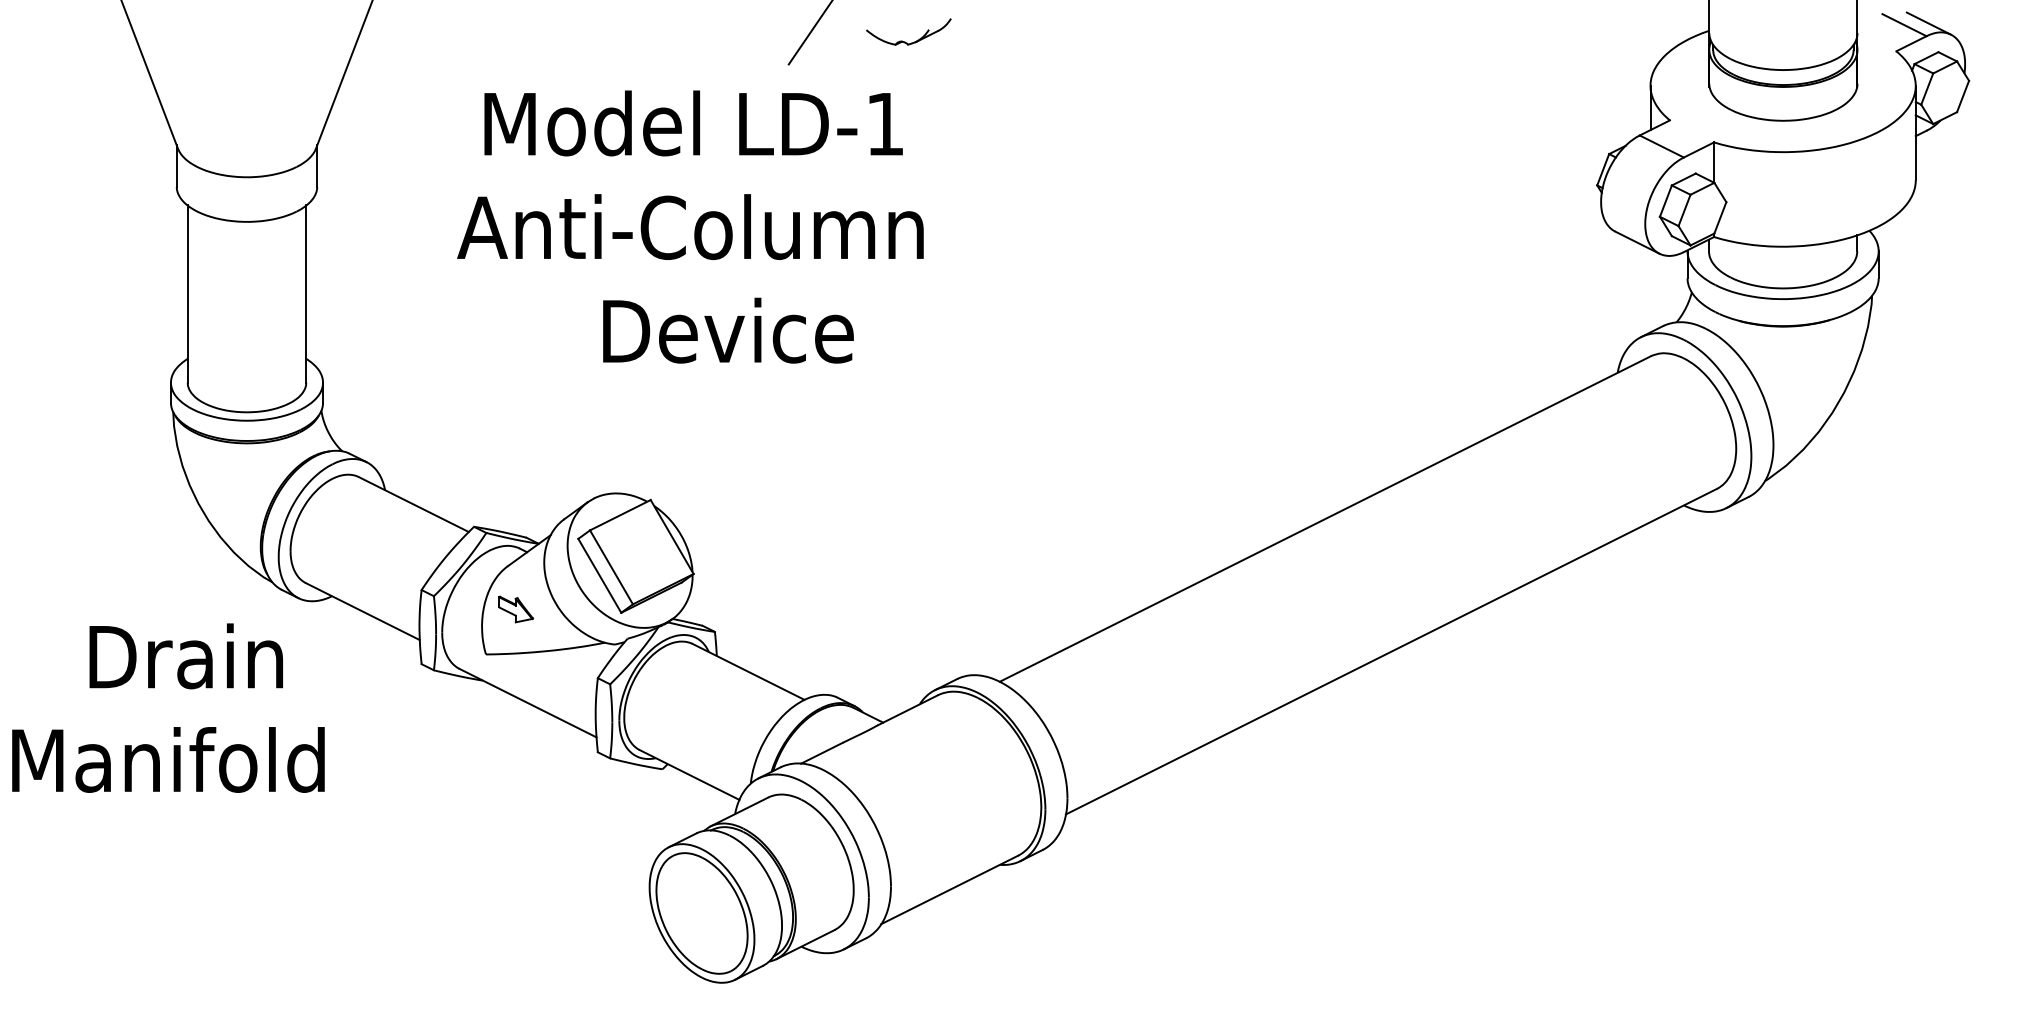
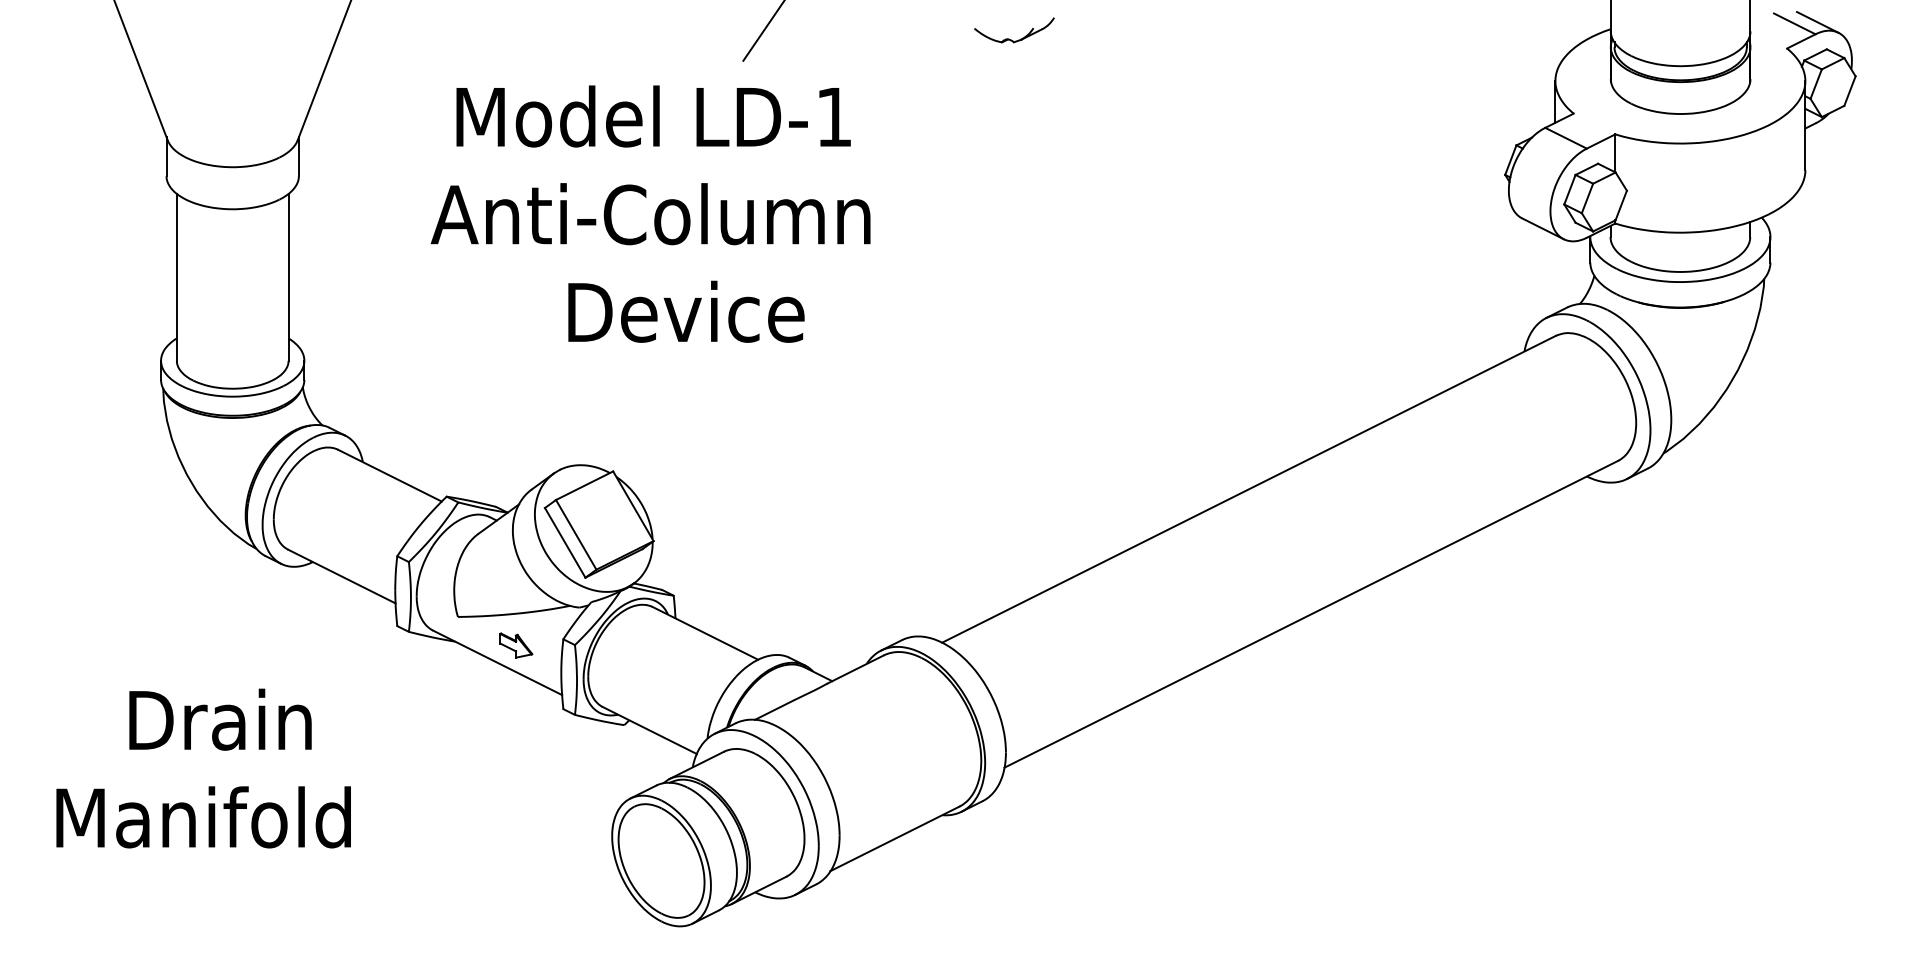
part: (903, 40) -> (1009, 38), moved
part: (516, 609) -> (516, 645), moved
text: (168, 708) -> (203, 768), moved

